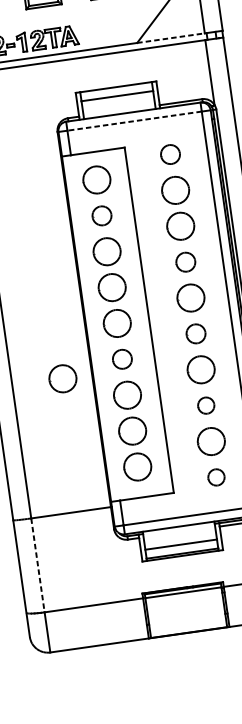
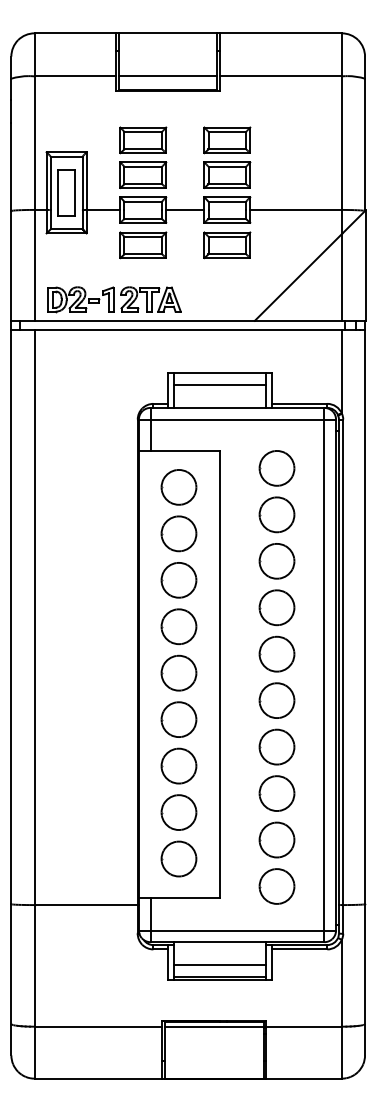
line: (170, 37) -> (298, 320), dashed -> solid
line: (134, 121) -> (237, 419), dashed -> solid
part: (170, 154) -> (276, 468), size x1.43
part: (101, 215) -> (178, 533), size x1.43
part: (185, 262) -> (276, 607), size x1.43
part: (195, 333) -> (276, 700), size x1.43
part: (122, 359) -> (178, 719), size x1.43
part: (62, 378) -> (99, 733), removed
part: (205, 405) -> (276, 793), size x1.67
part: (216, 477) -> (276, 886), size x1.67
line: (37, 565) -> (34, 965), dashed -> solid

